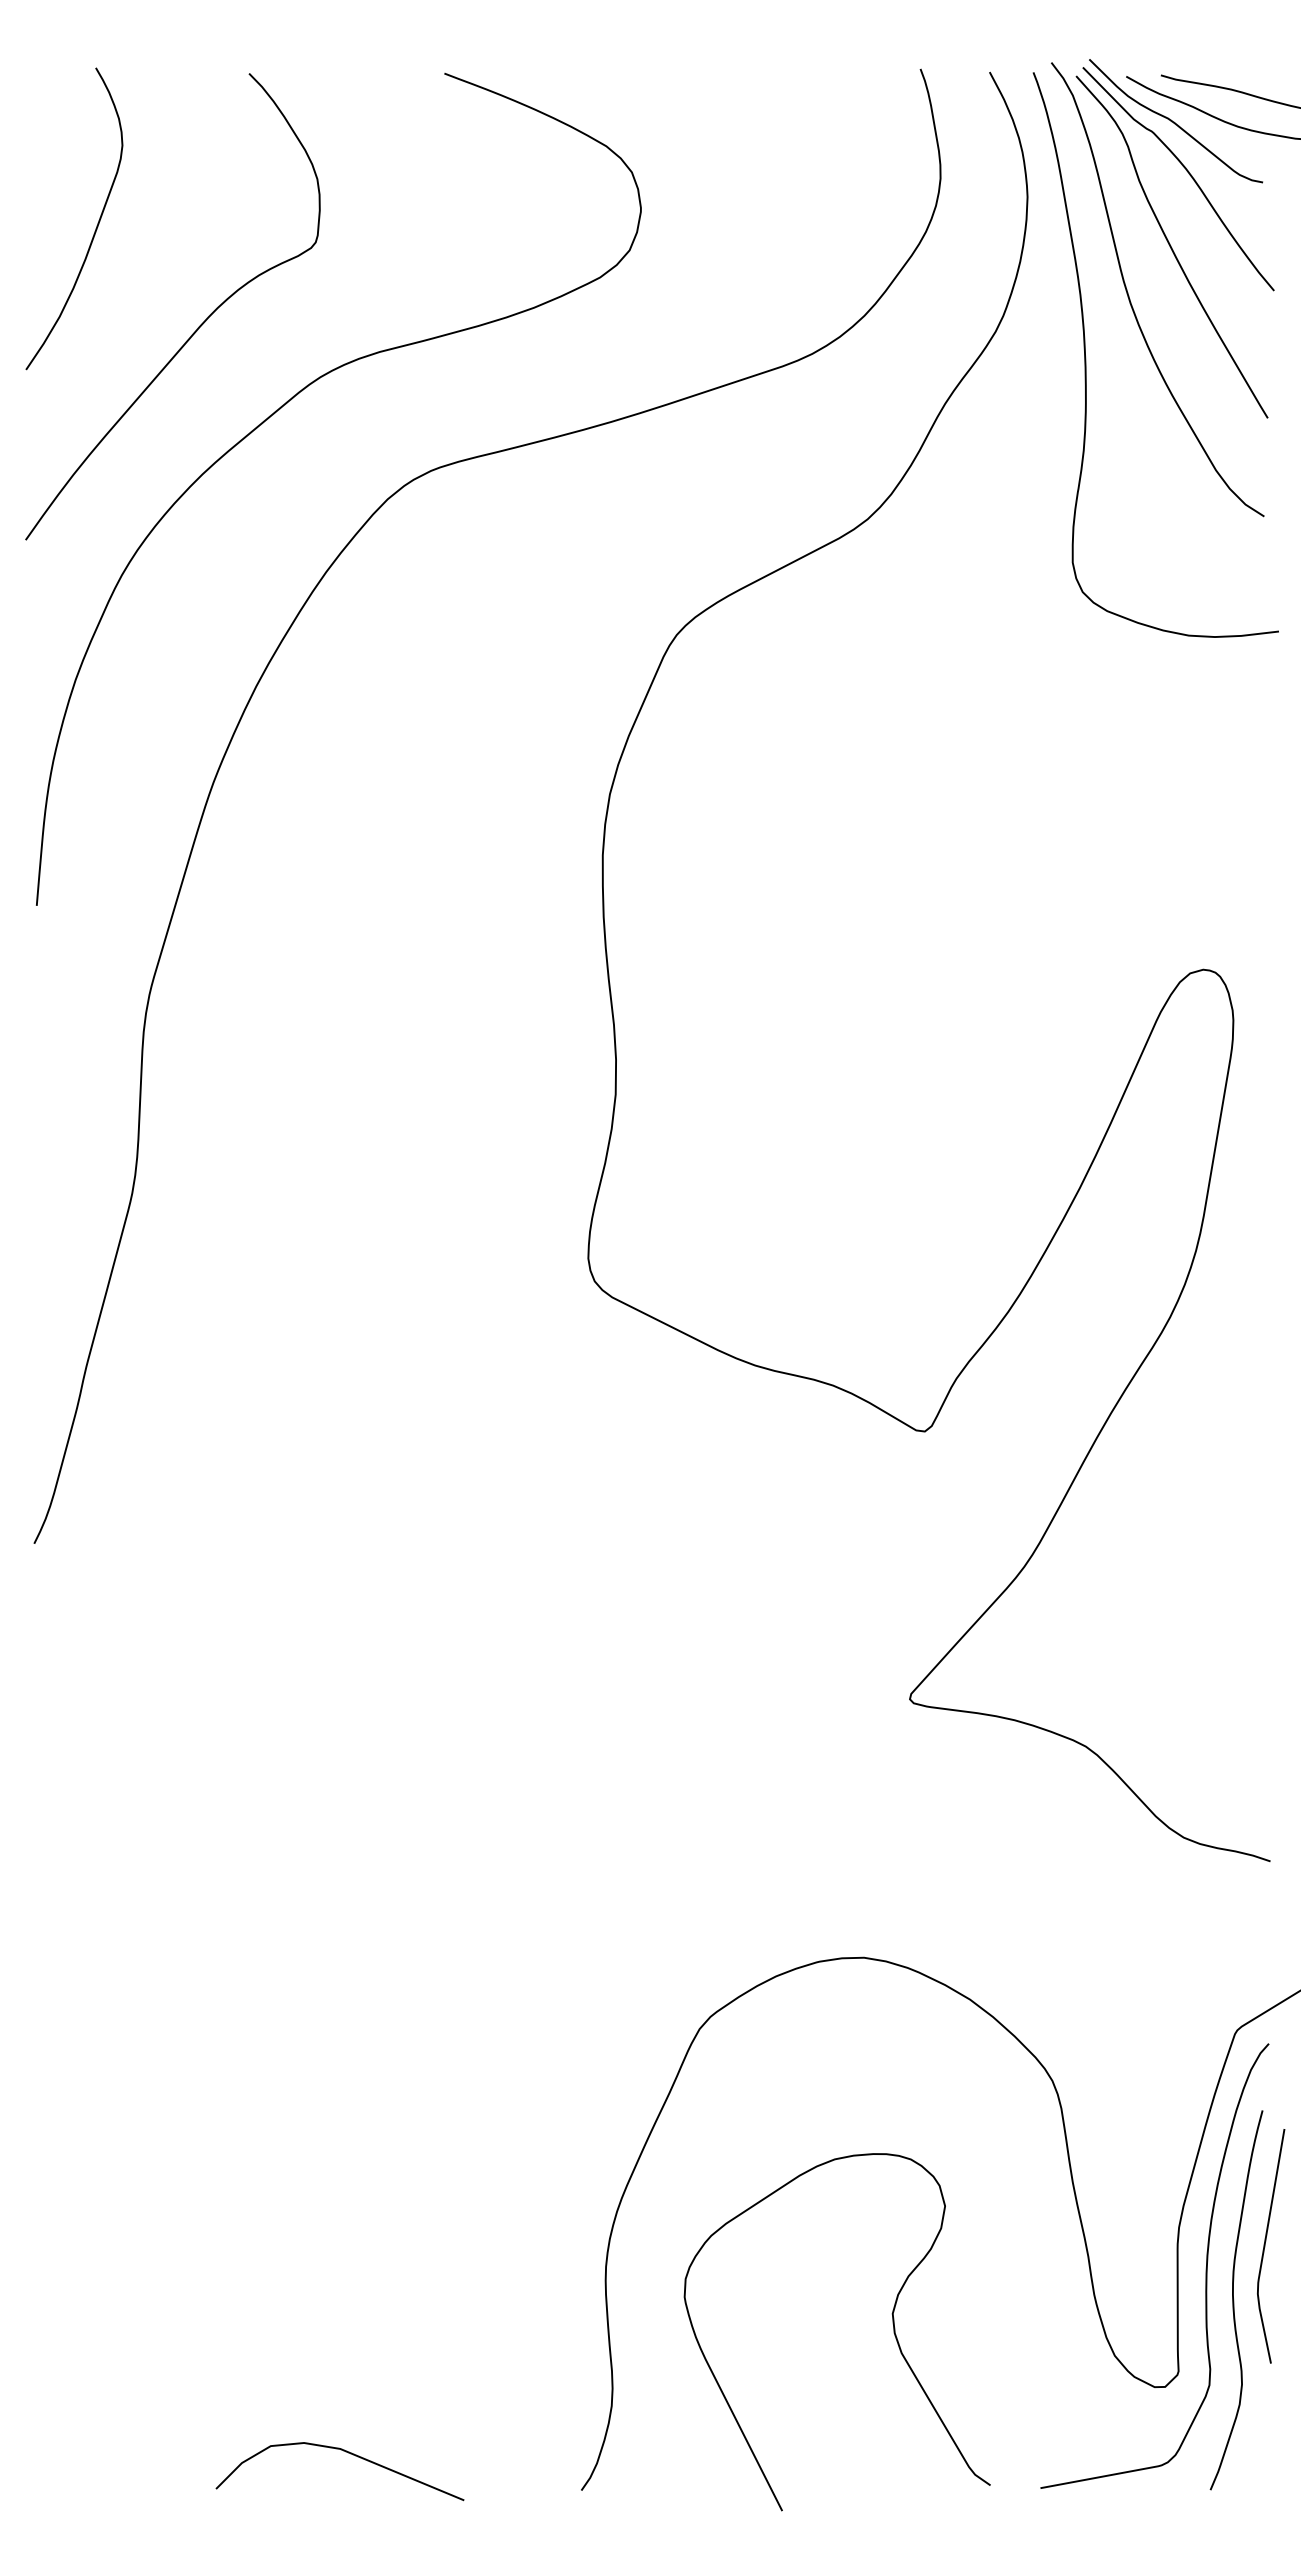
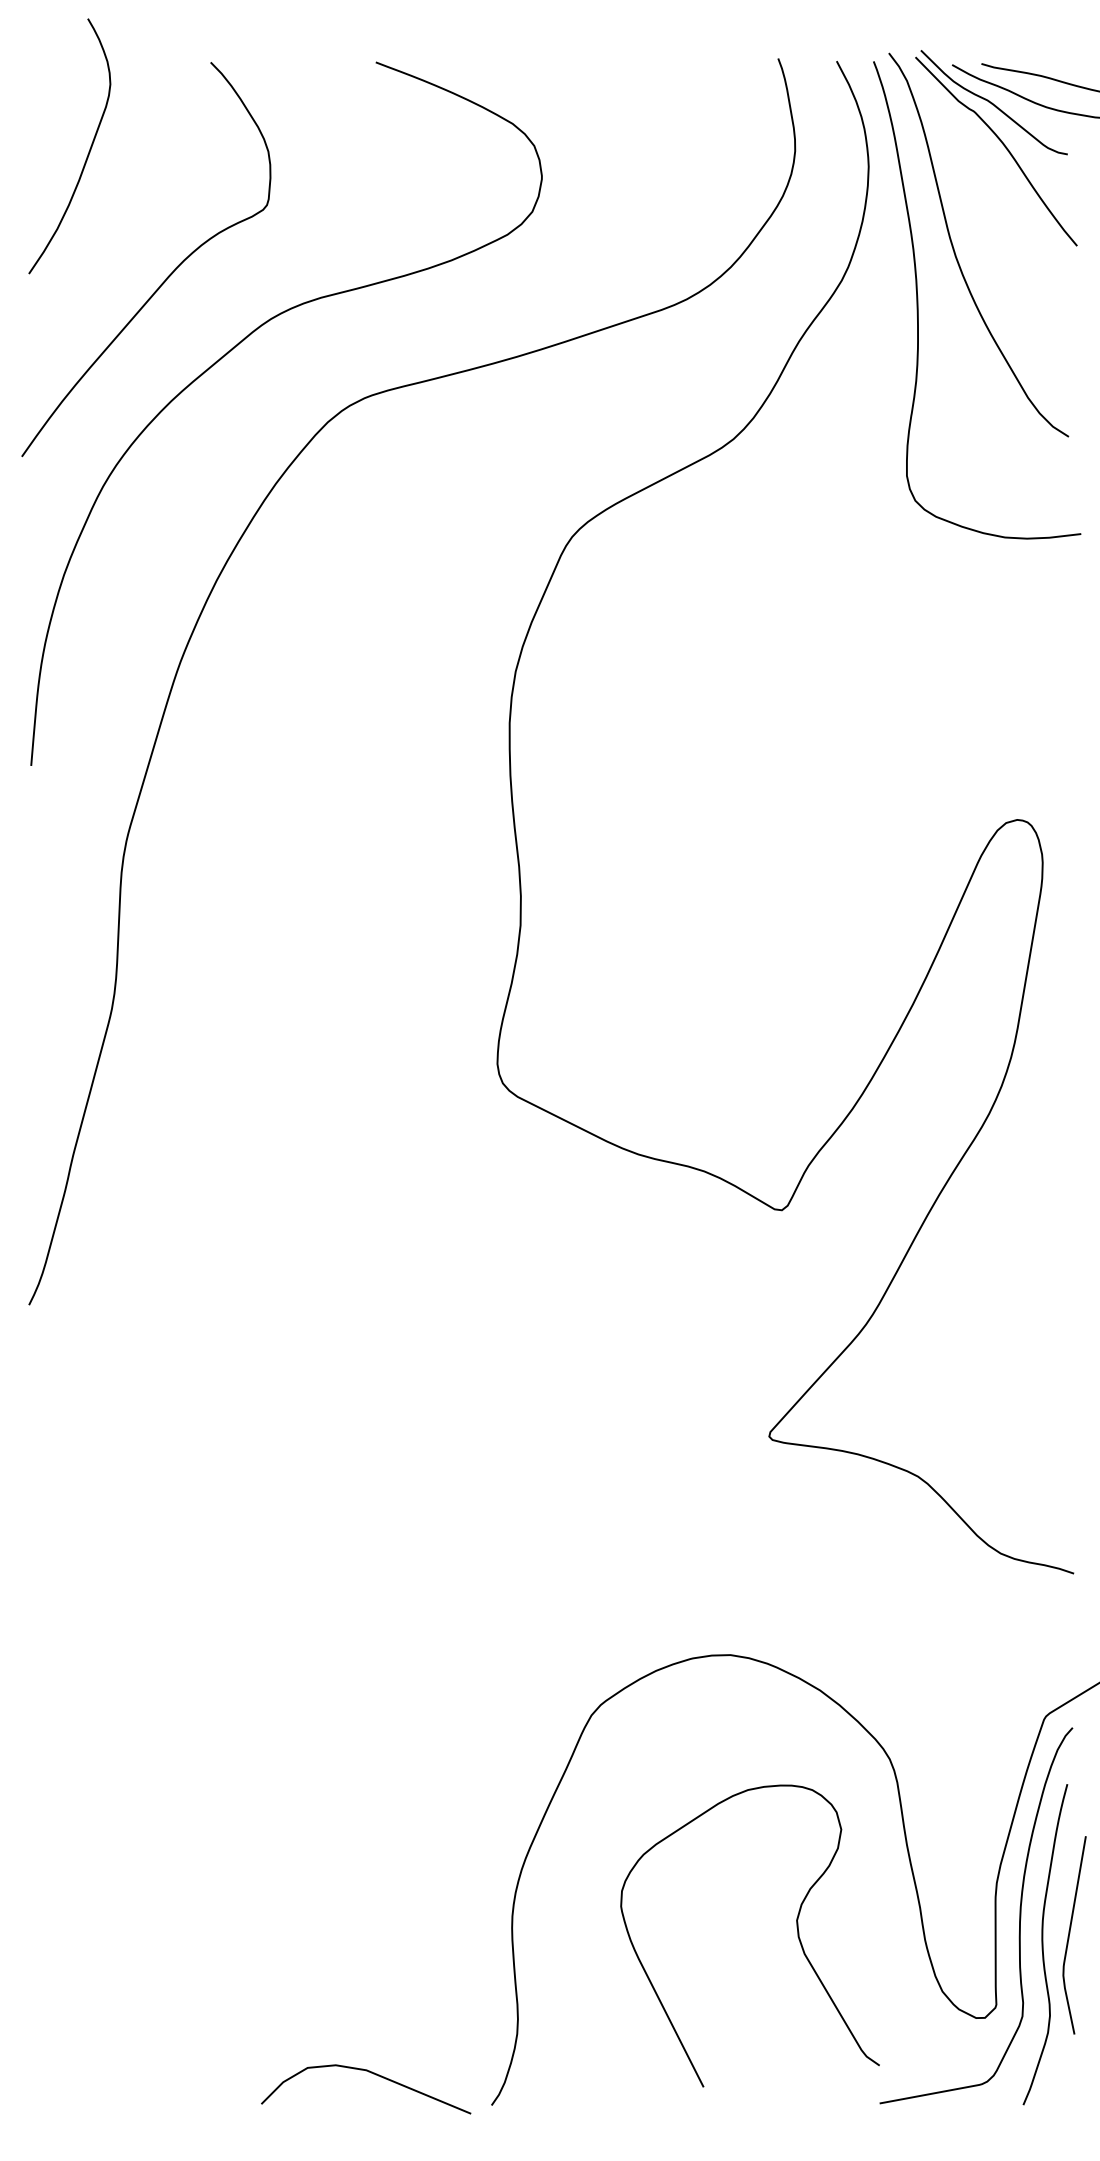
curve: (96, 225) -> (88, 151), moved
curve: (1171, 246) -> (990, 208), removed
curve: (1265, 2246) -> (1069, 1935), moved
curve: (892, 2323) -> (796, 1928), moved
curve: (345, 2452) -> (370, 2073), moved

